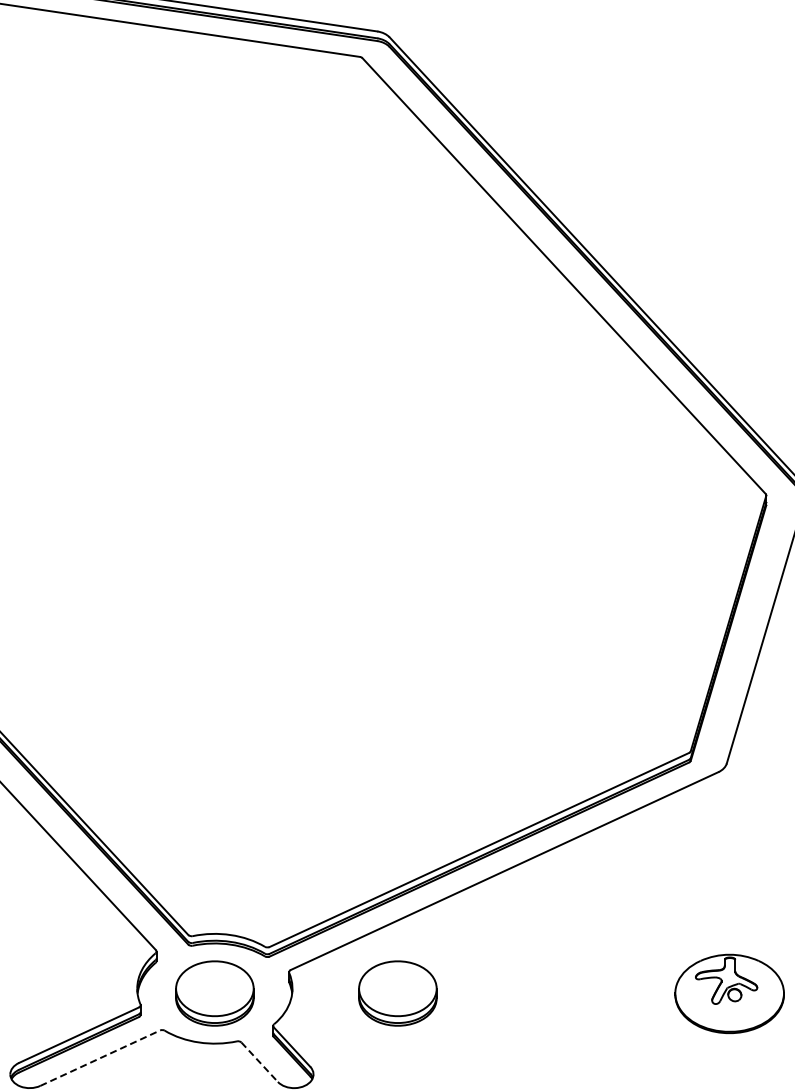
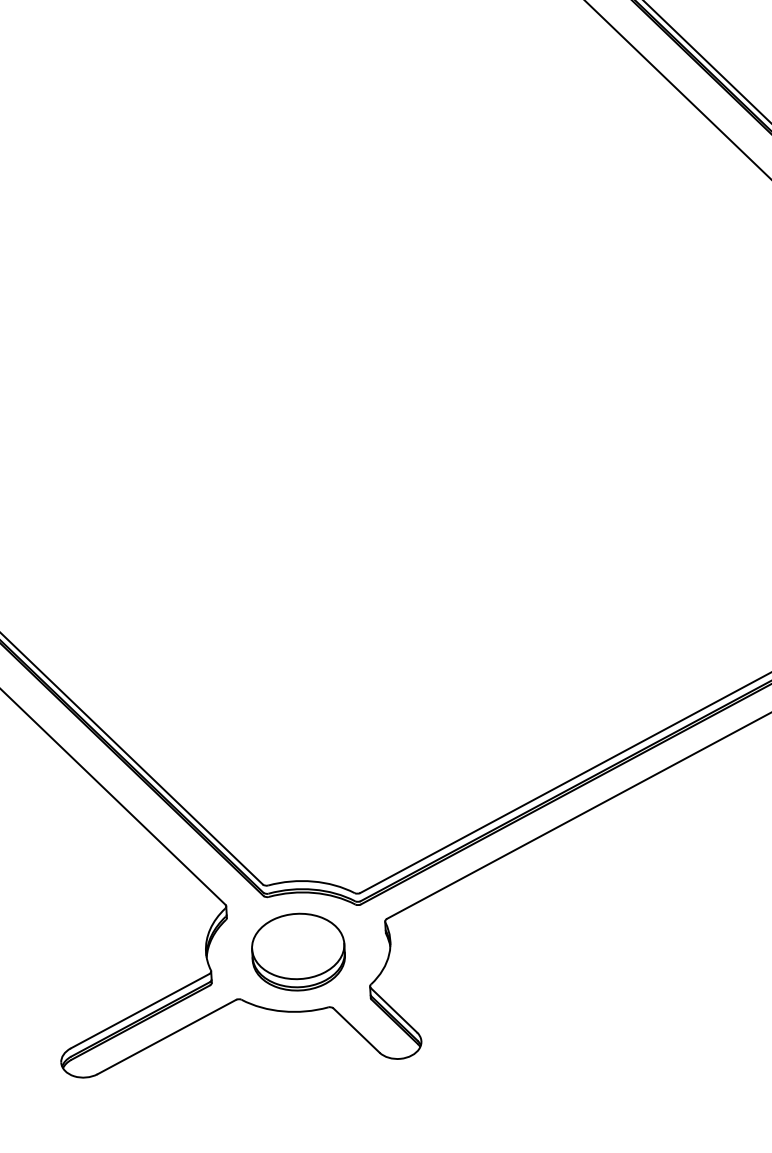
part: (397, 993) -> (515, 939), removed
line: (100, 1058) -> (167, 1037), dashed -> solid
line: (259, 1062) -> (356, 1030), dashed -> solid

